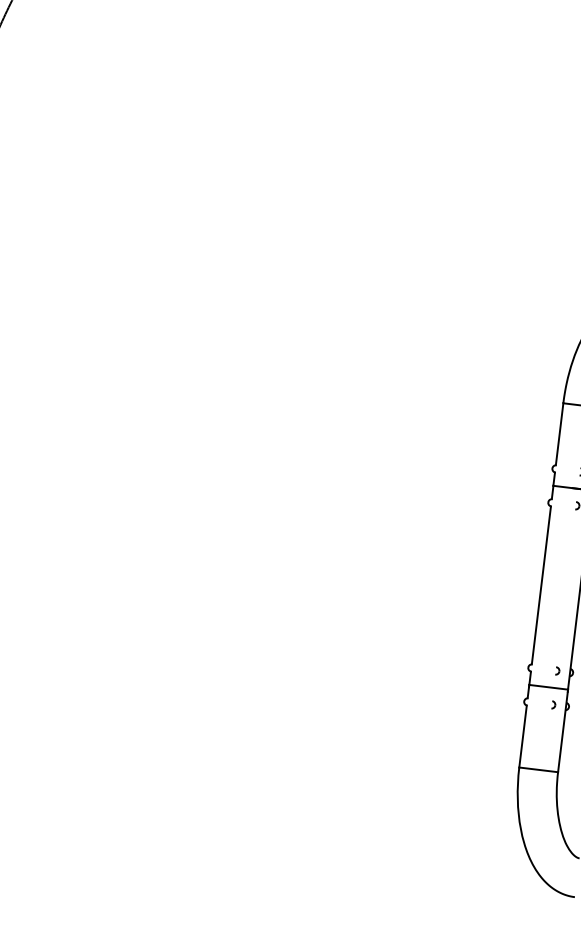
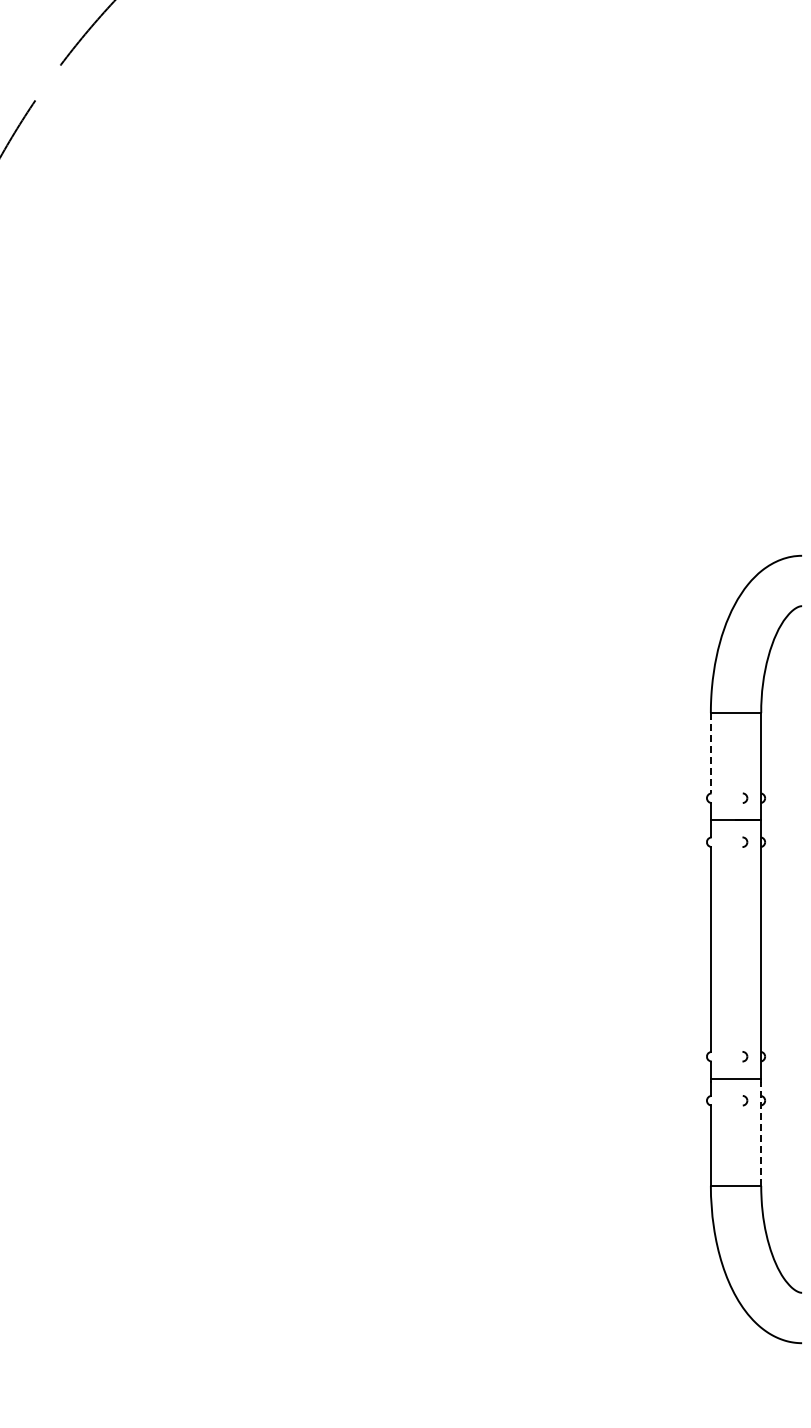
line: (559, 434) -> (710, 753), solid -> dashed
line: (563, 731) -> (761, 1133), solid -> dashed

